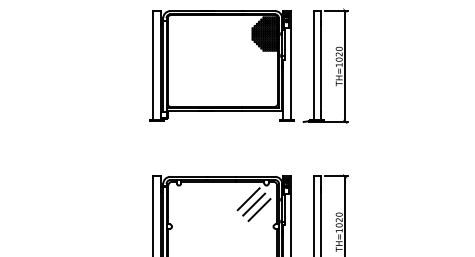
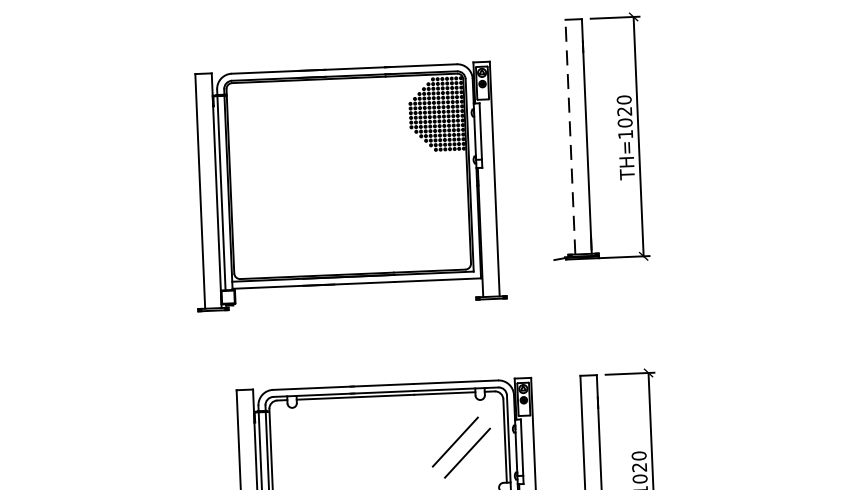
part: (221, 65) -> (346, 185), moved
line: (313, 65) -> (570, 137), solid -> dashed
line: (248, 199) -> (442, 431), removed

